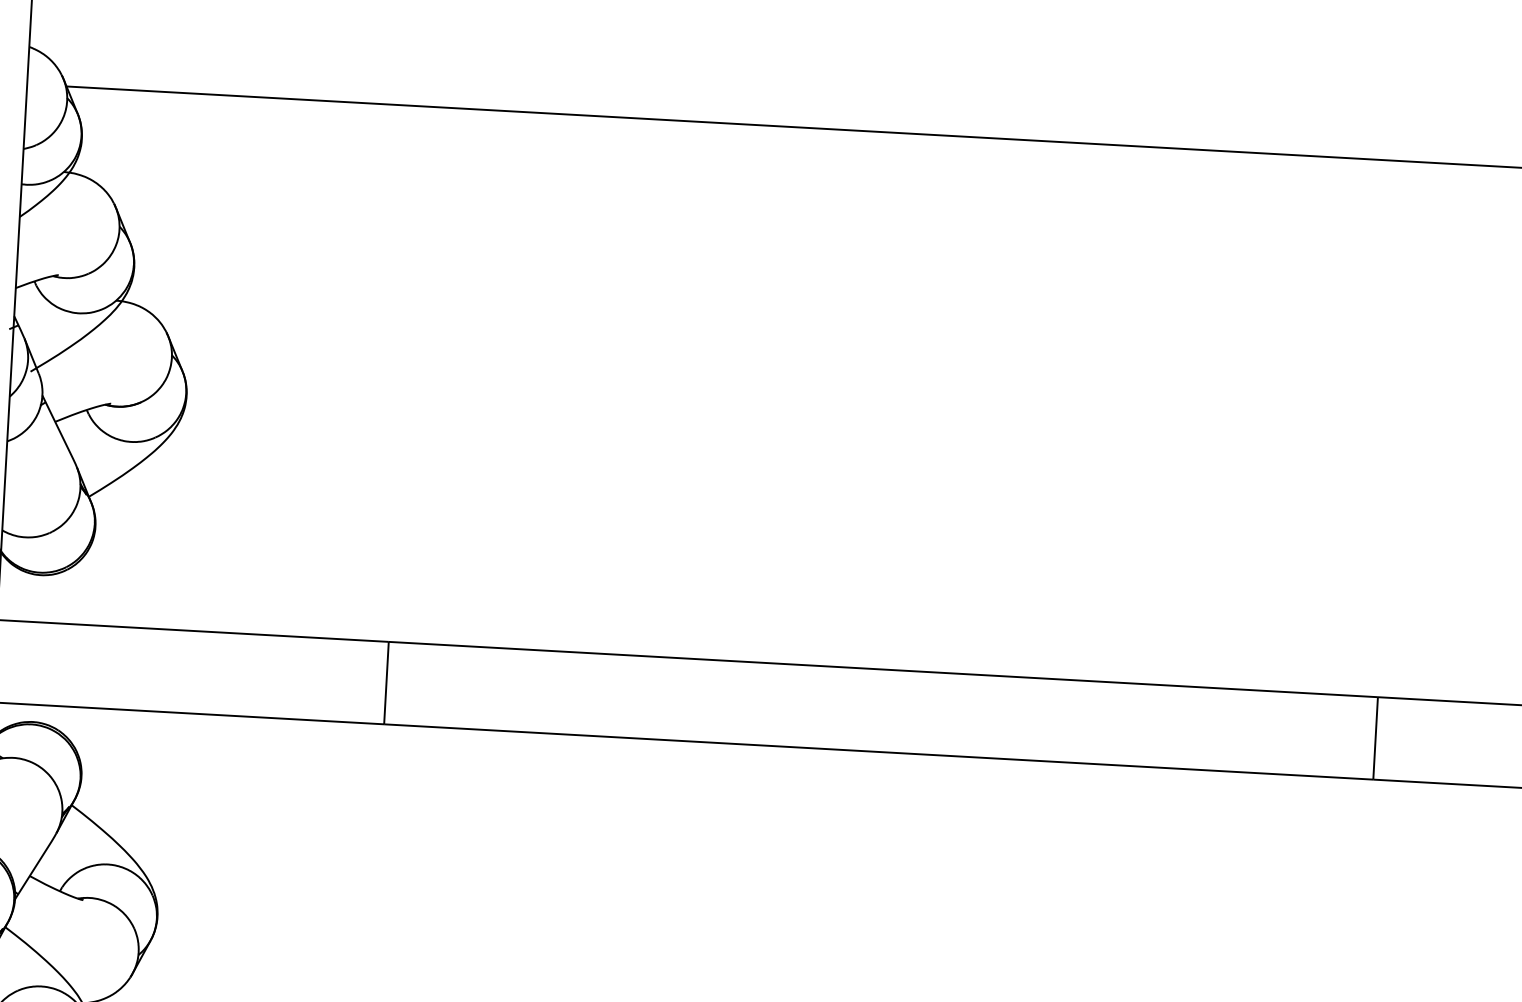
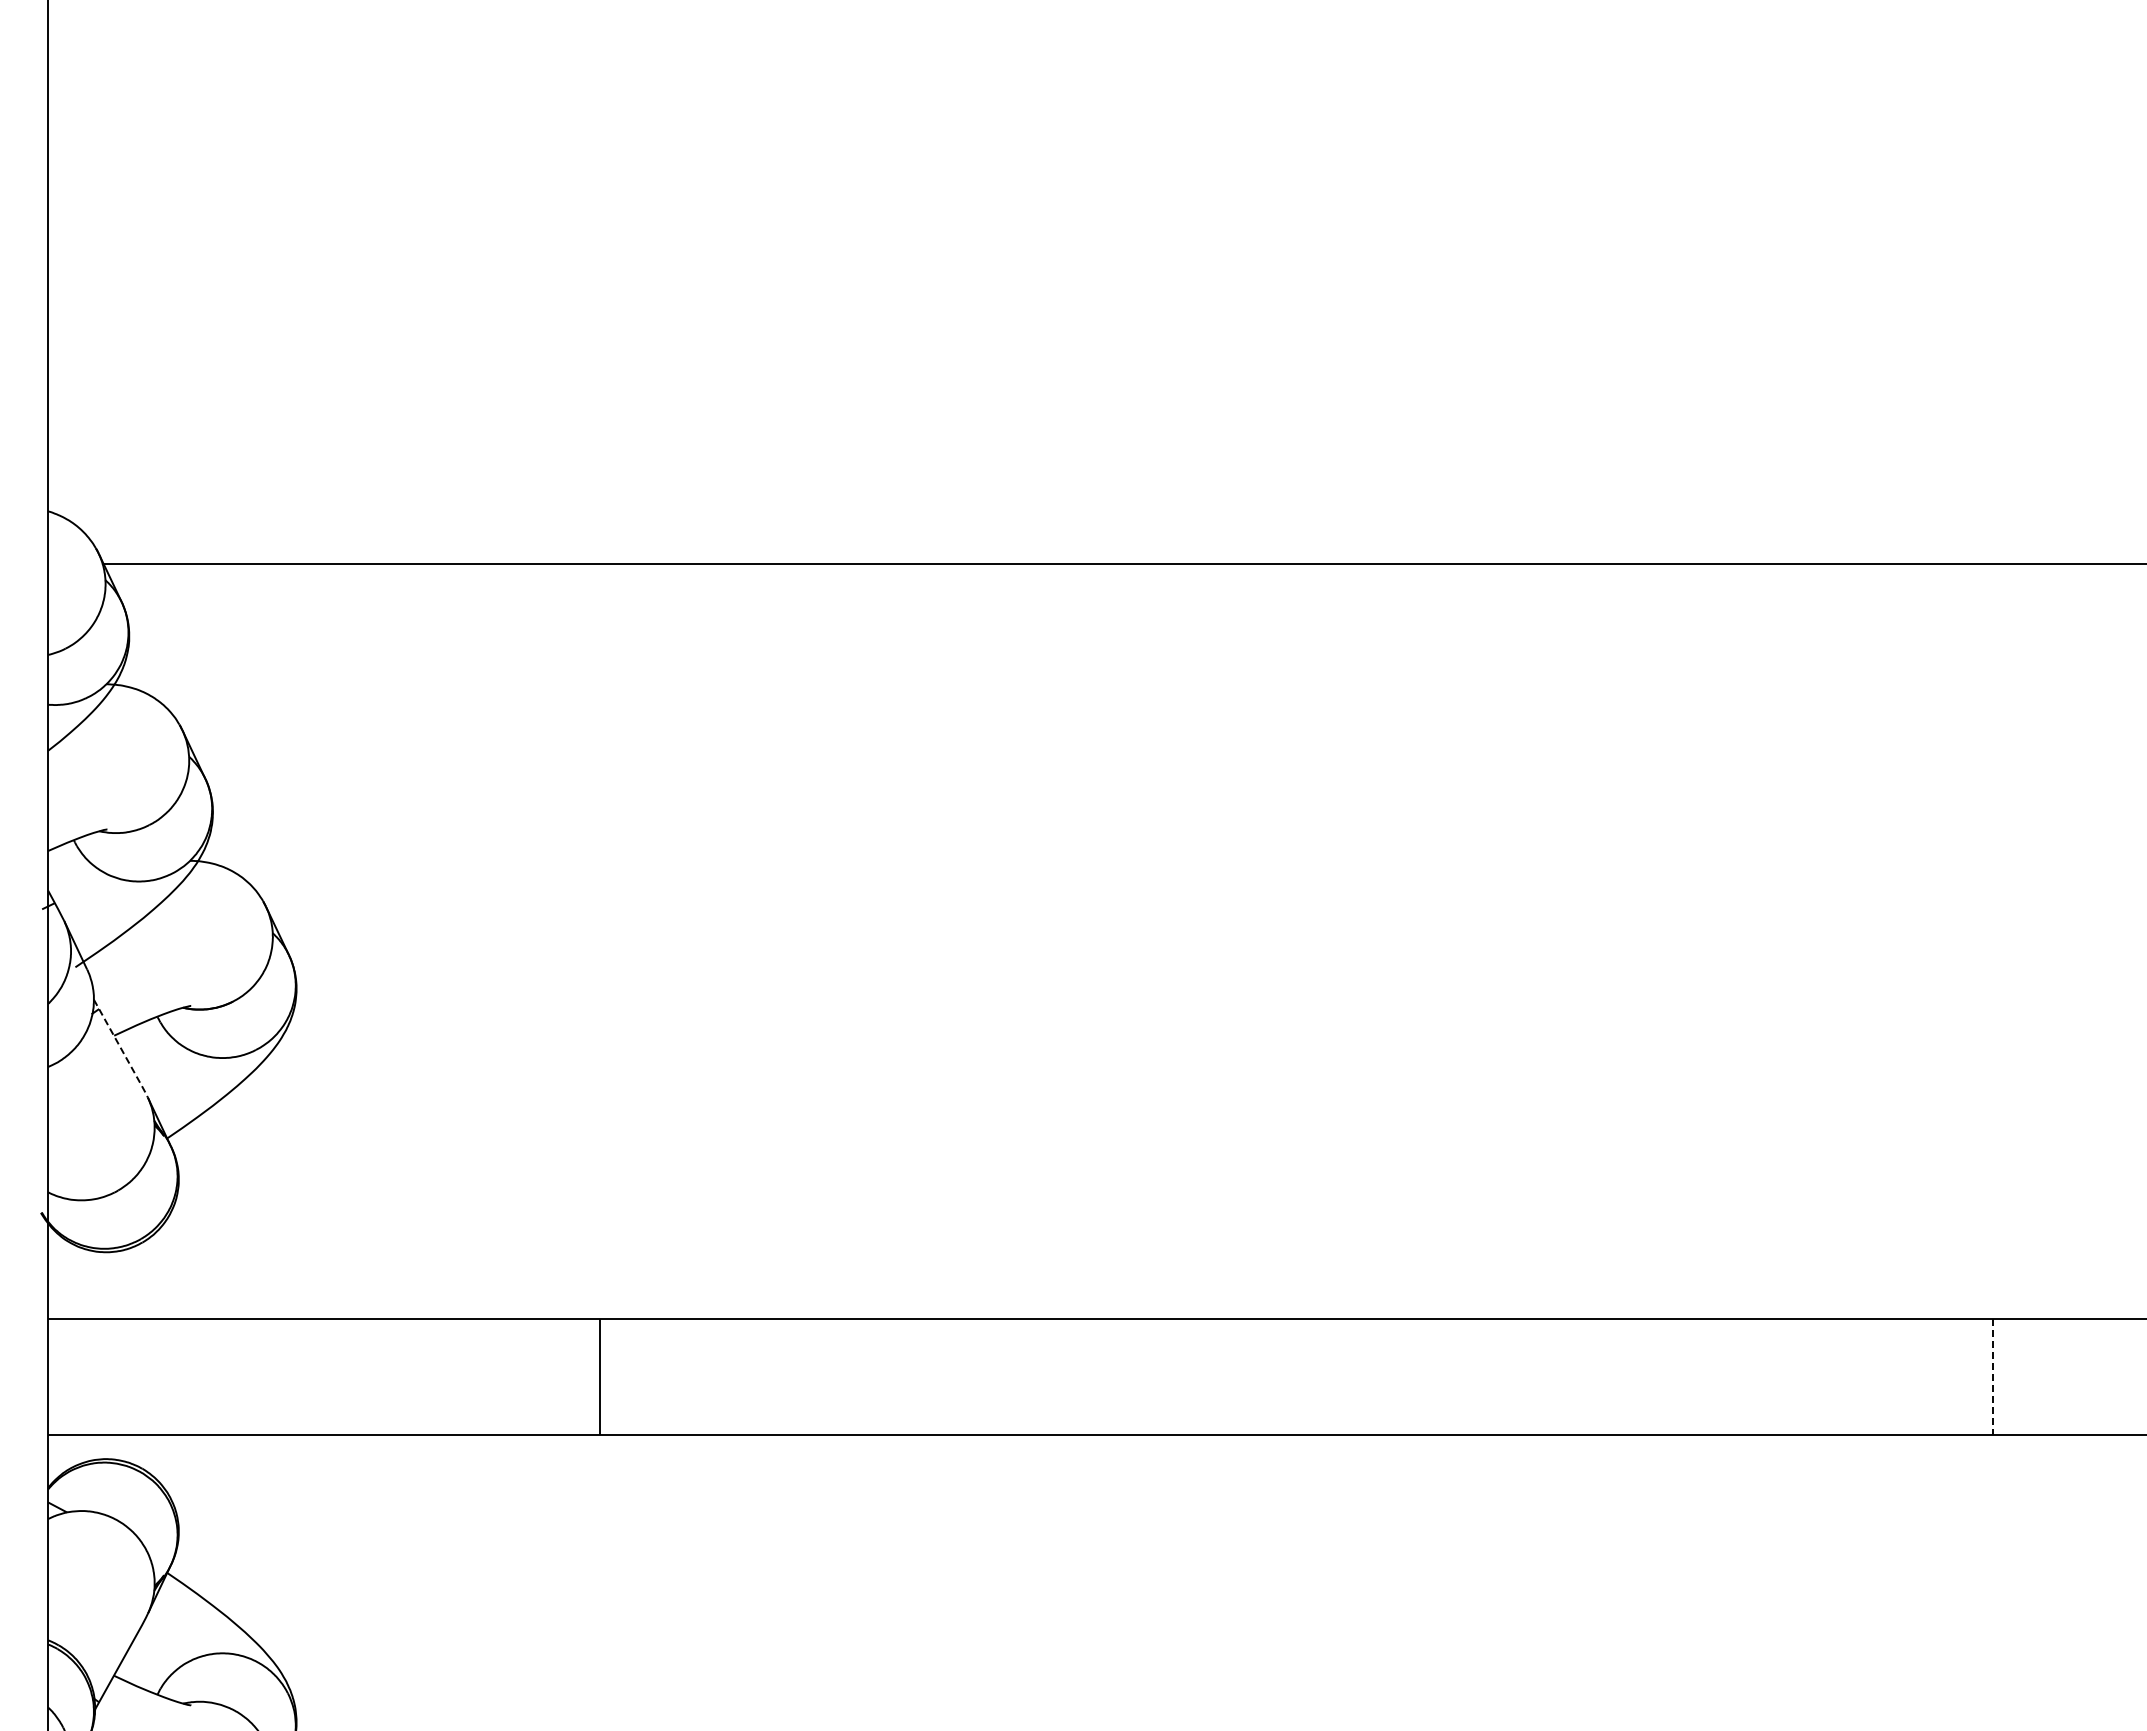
line: (60, 432) -> (122, 1050), solid -> dashed
line: (1375, 738) -> (1993, 1377), solid -> dashed

